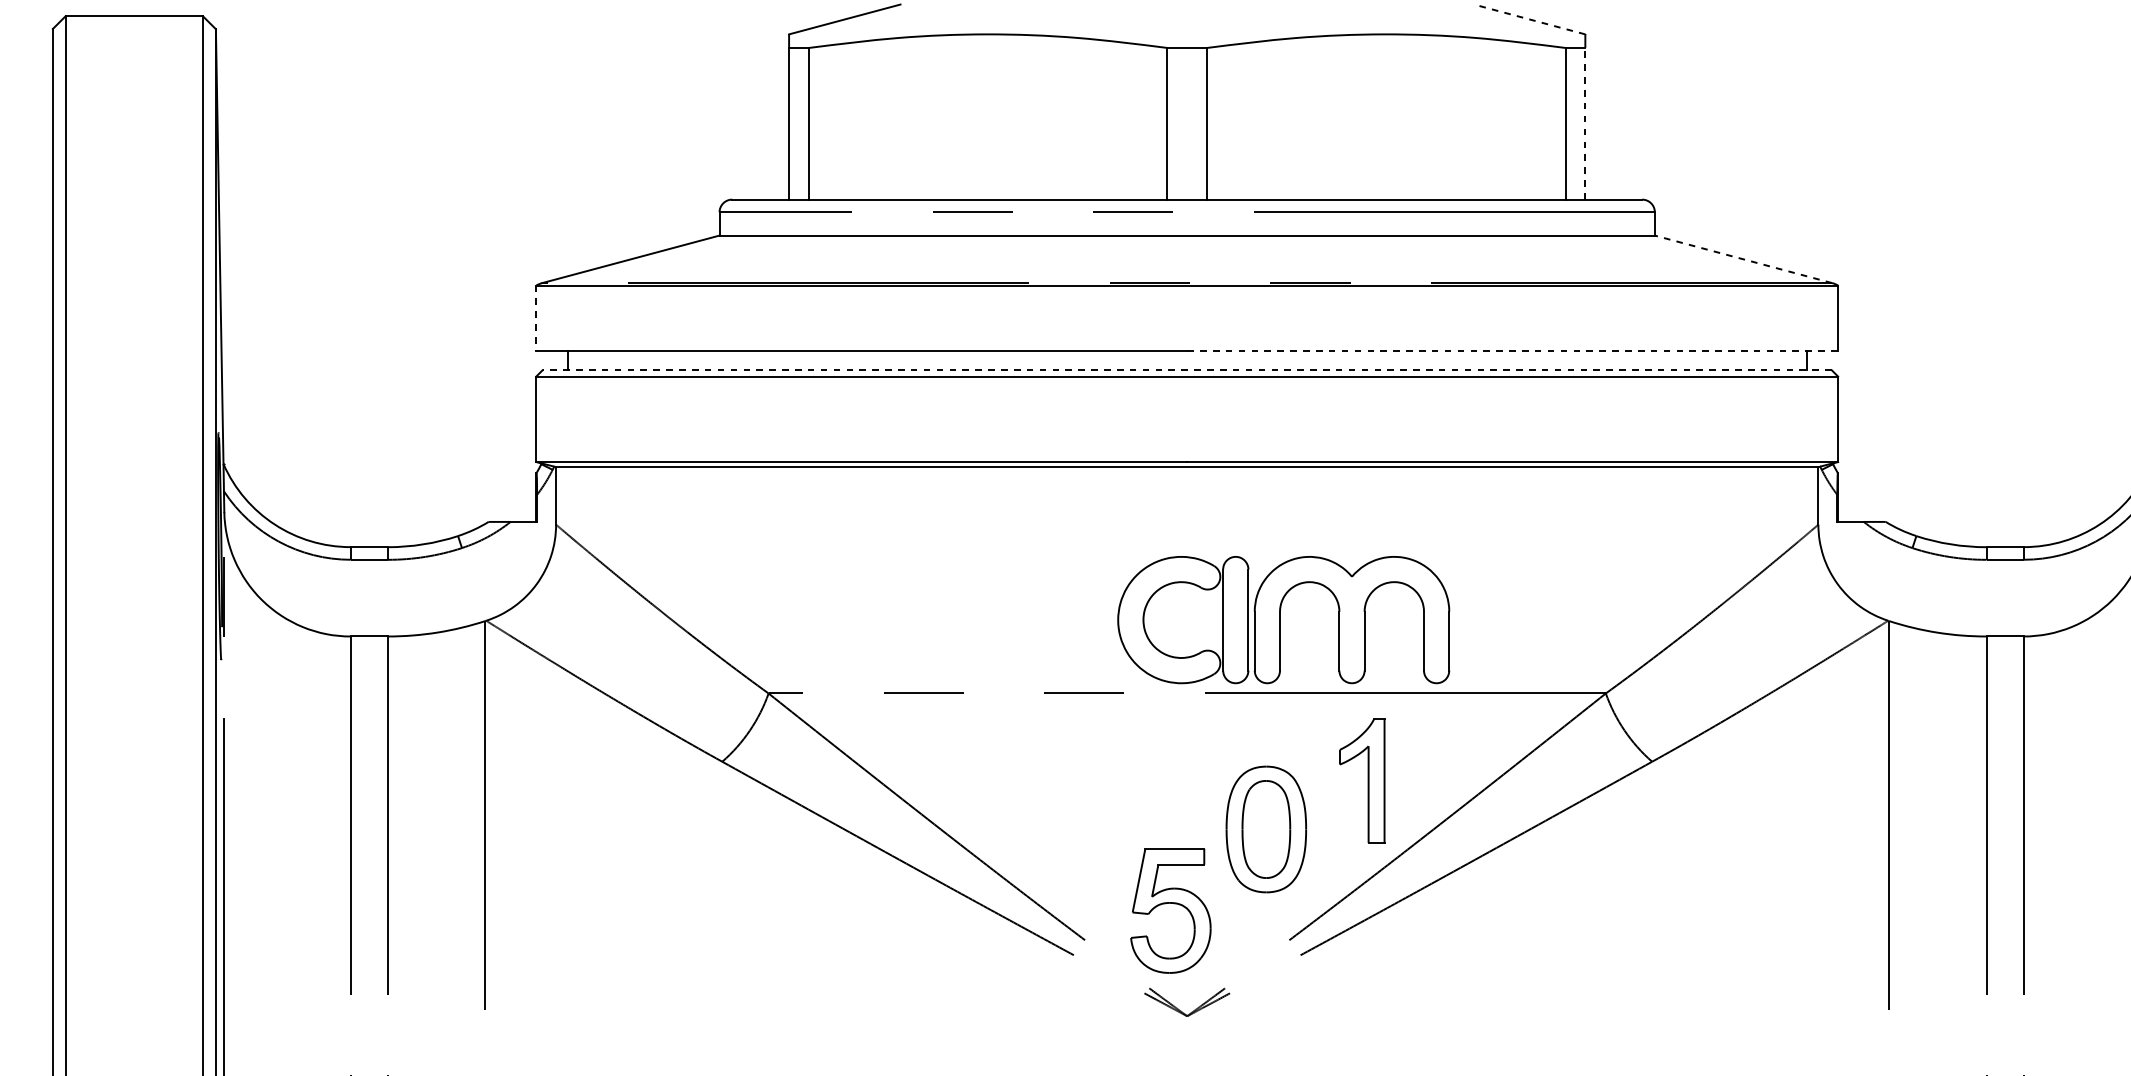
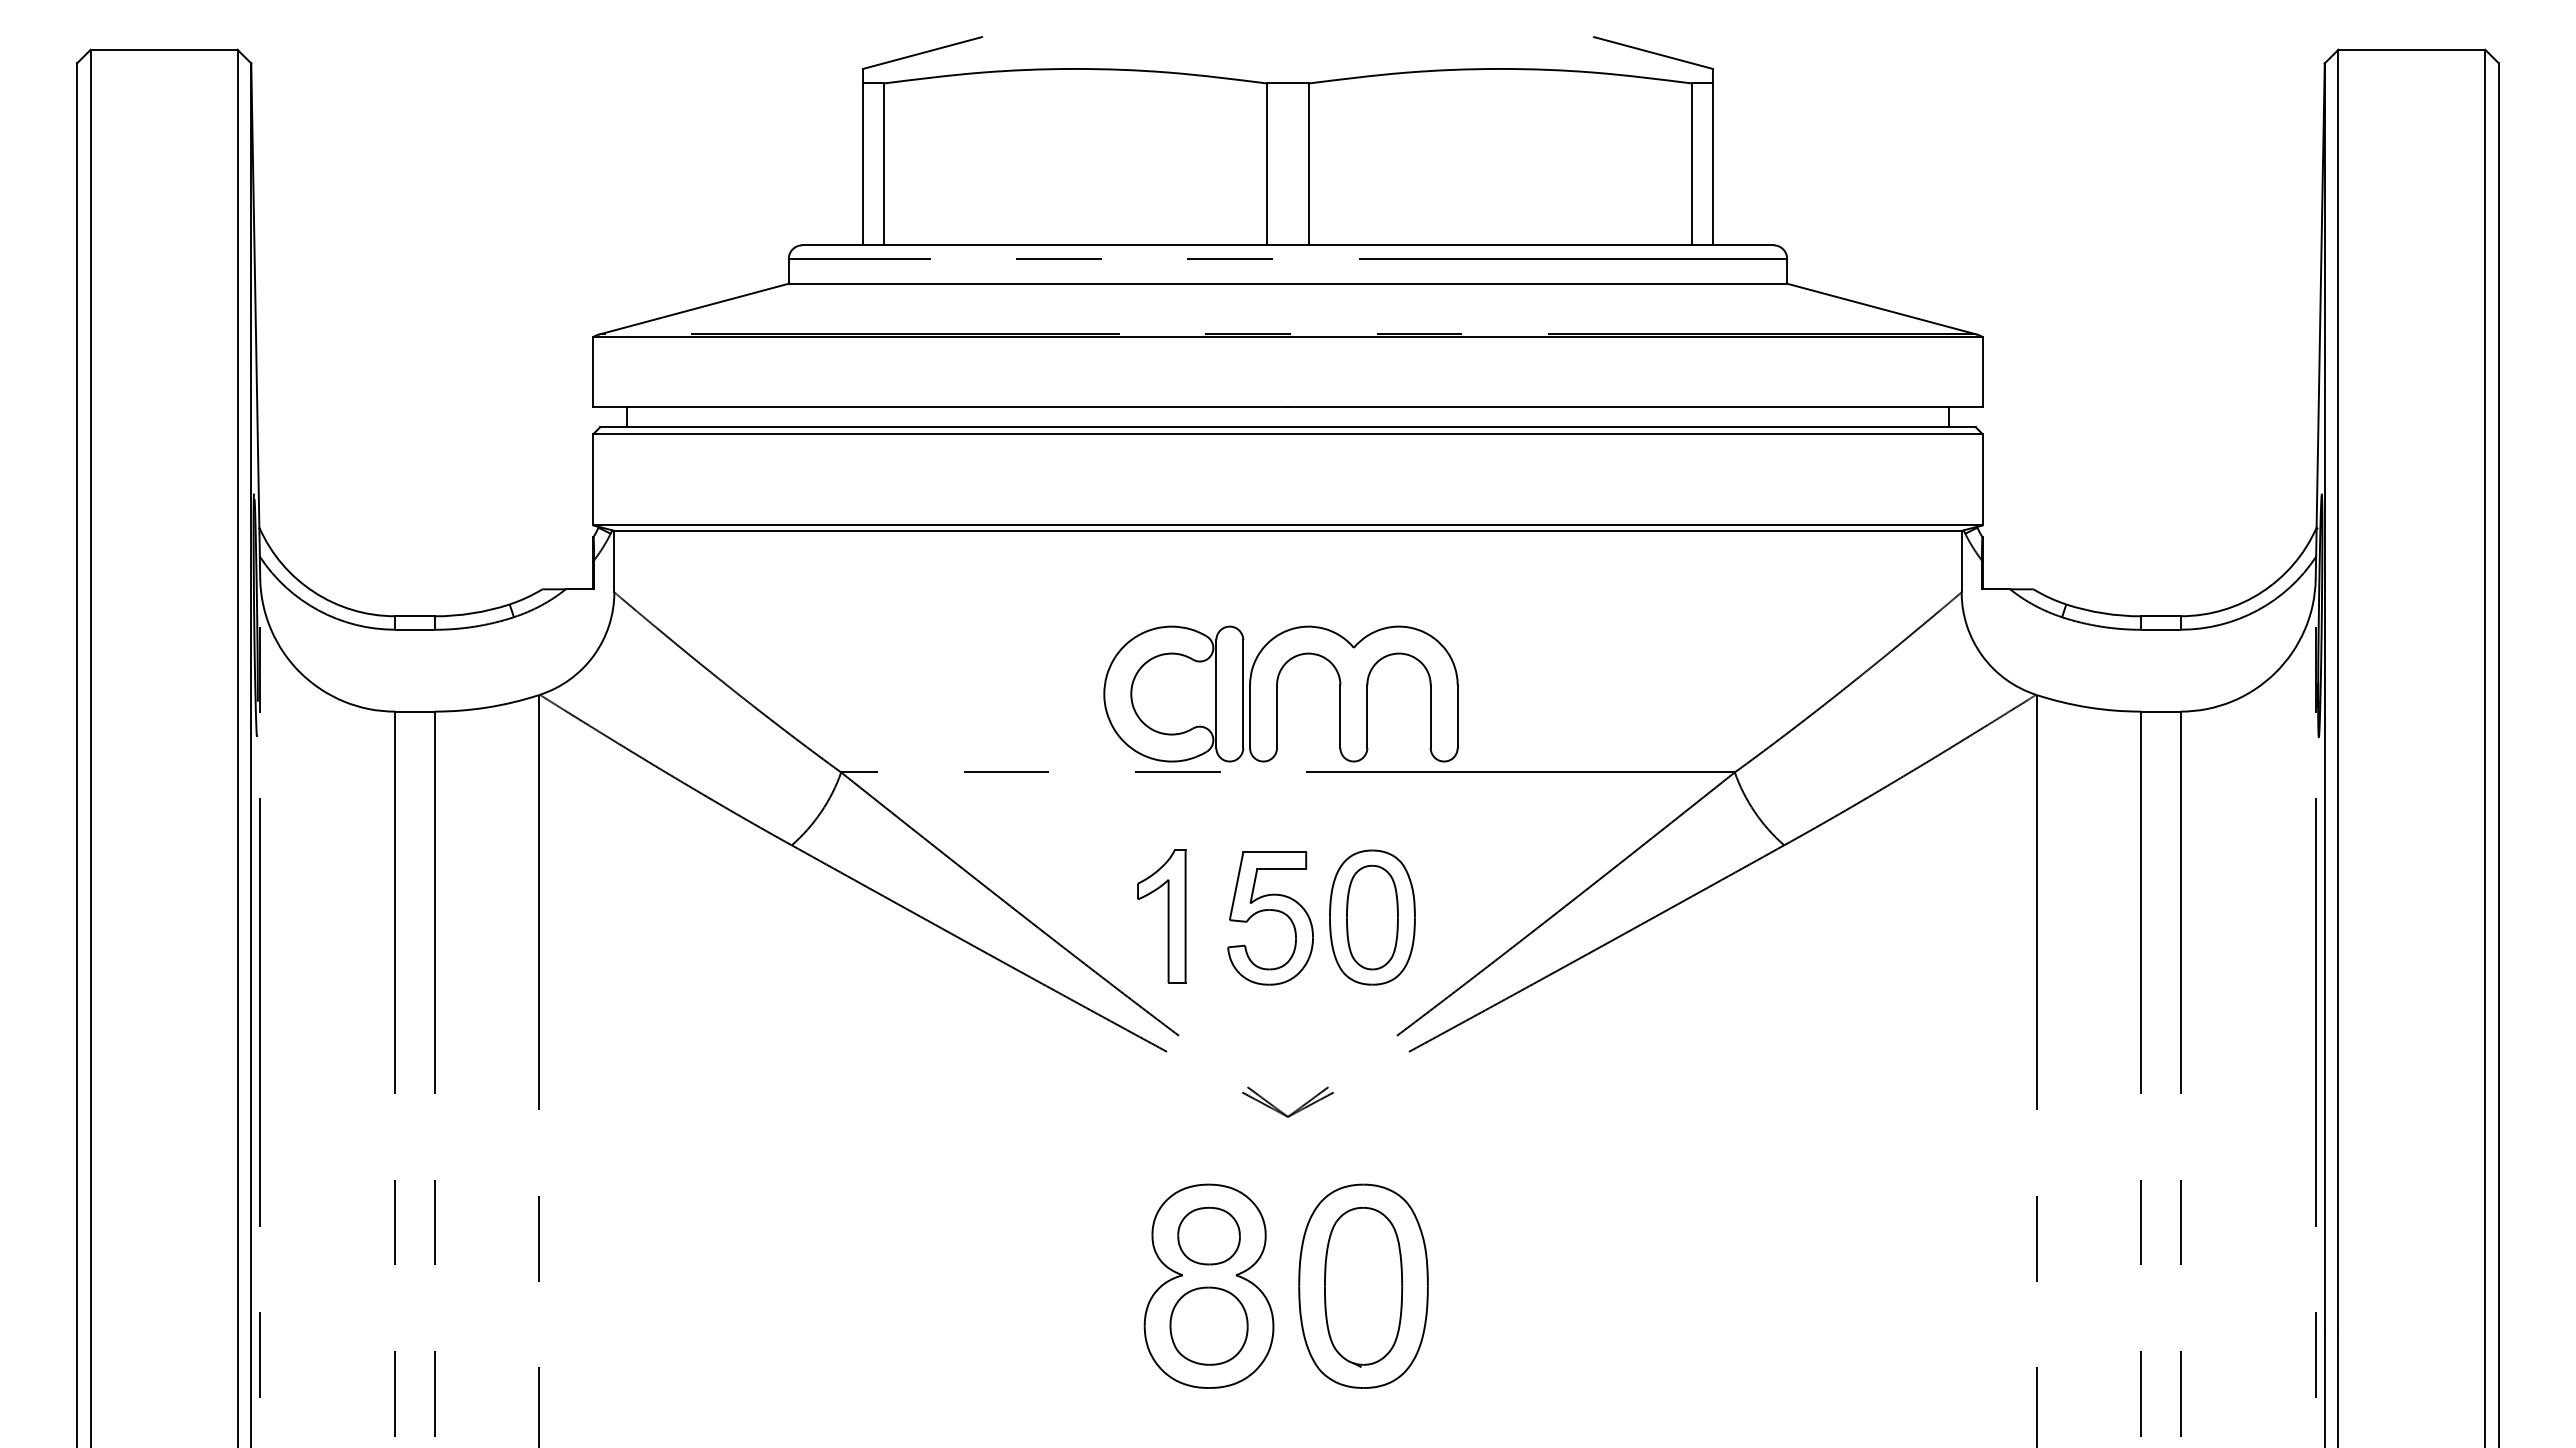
line: (1529, 19) -> (1653, 53), dashed -> solid
line: (1584, 123) -> (1712, 164), dashed -> solid
line: (1743, 259) -> (1881, 309), dashed -> solid
line: (536, 318) -> (593, 372), dashed -> solid
line: (1512, 351) -> (1635, 407), dashed -> solid
line: (1186, 370) -> (1287, 427), dashed -> solid
part: (1283, 619) -> (1280, 693), moved
part: (1361, 780) -> (1161, 916), moved
part: (1173, 904) -> (1273, 911), moved

